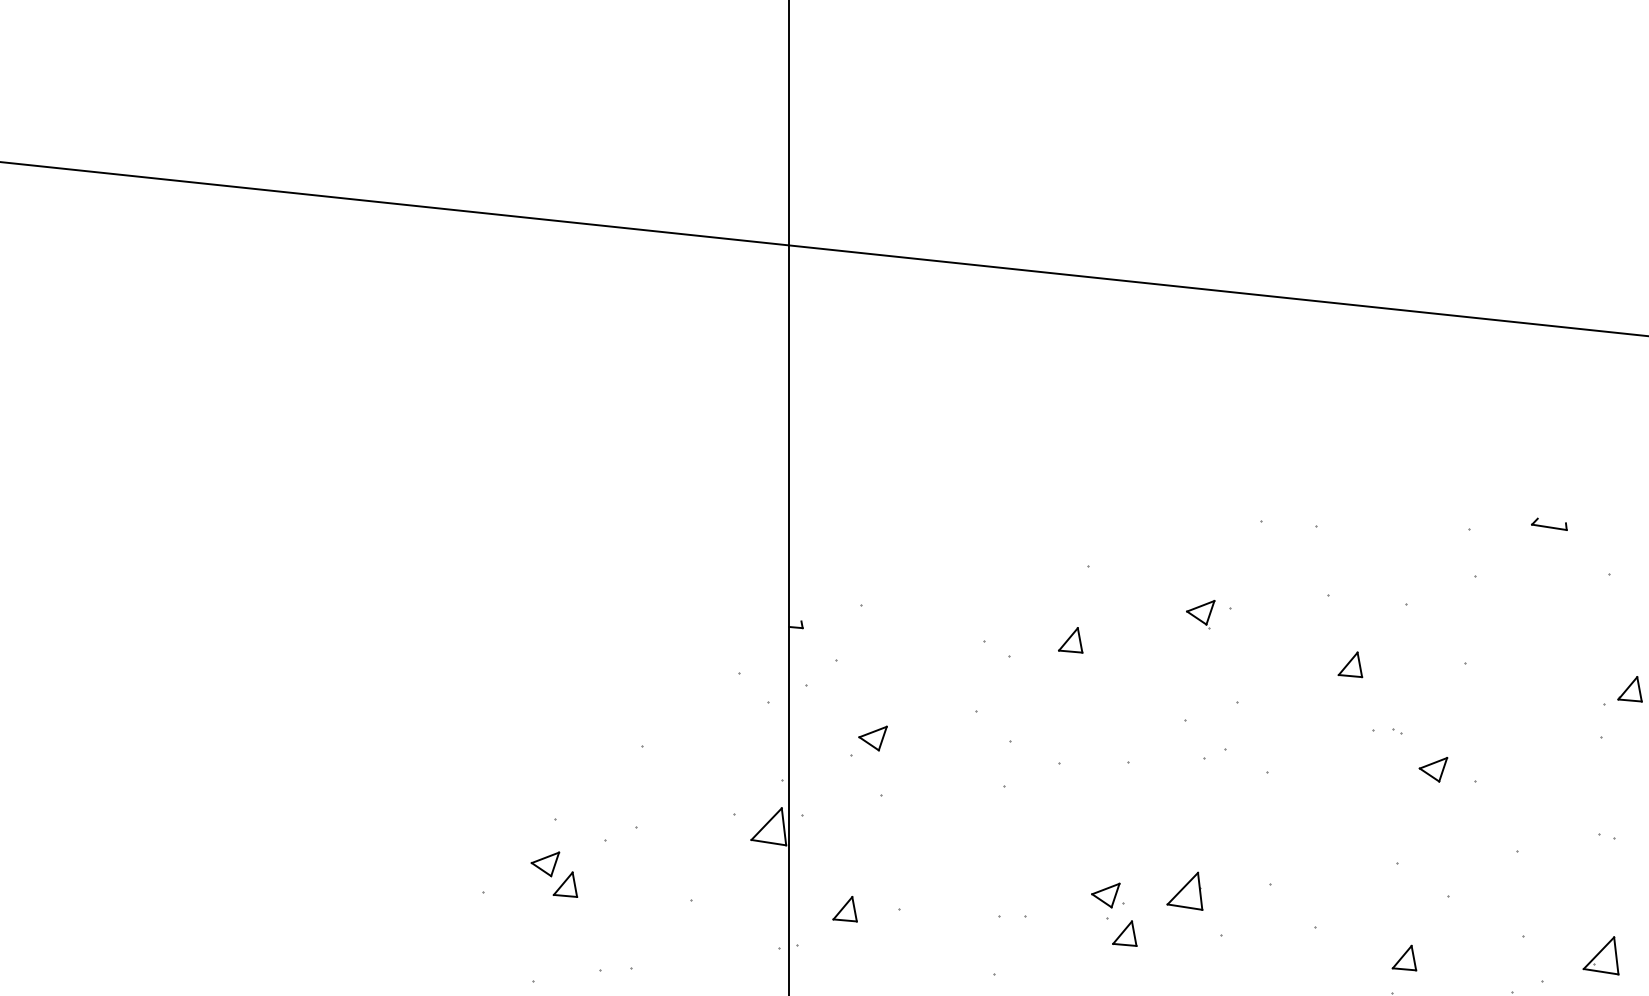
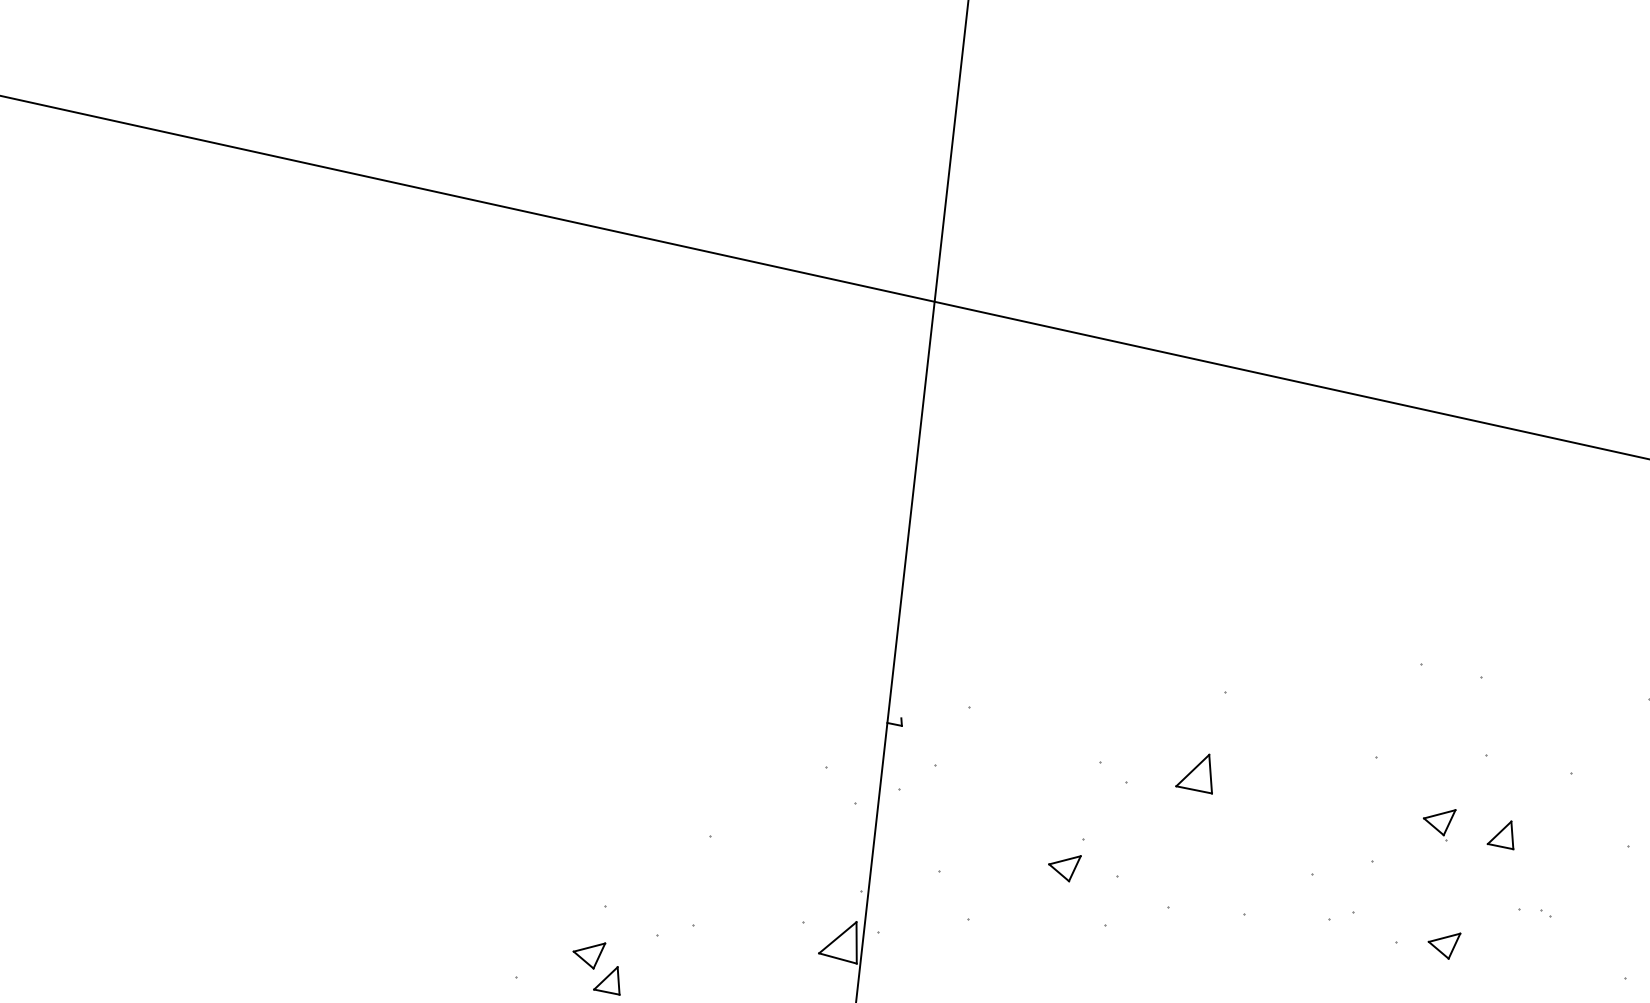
part: (1200, 614) -> (1438, 823), moved
part: (1070, 640) -> (1195, 772), size x1.4
part: (872, 738) -> (1063, 867), moved
part: (1433, 769) -> (1443, 944), moved

